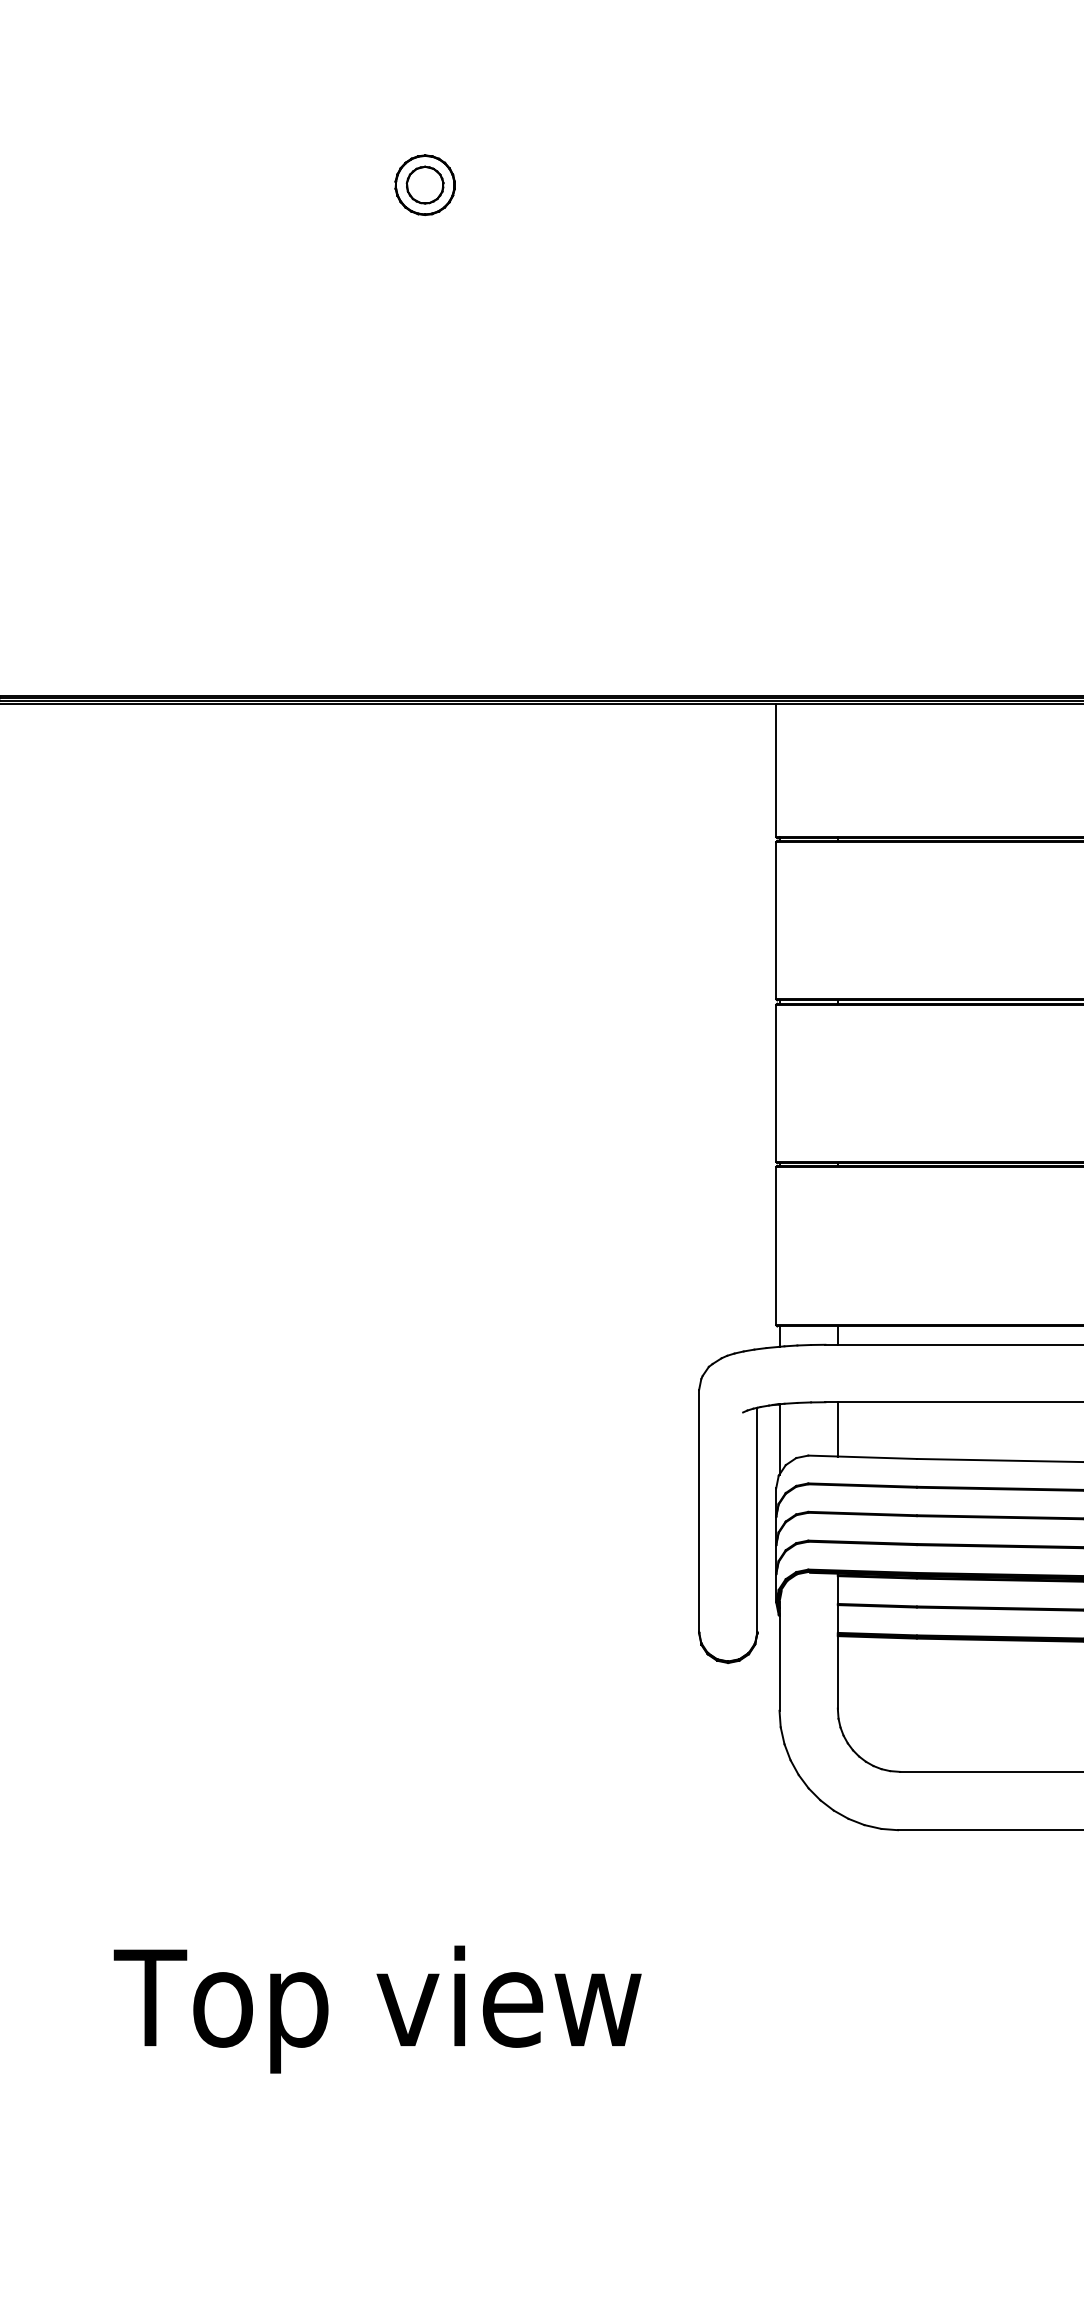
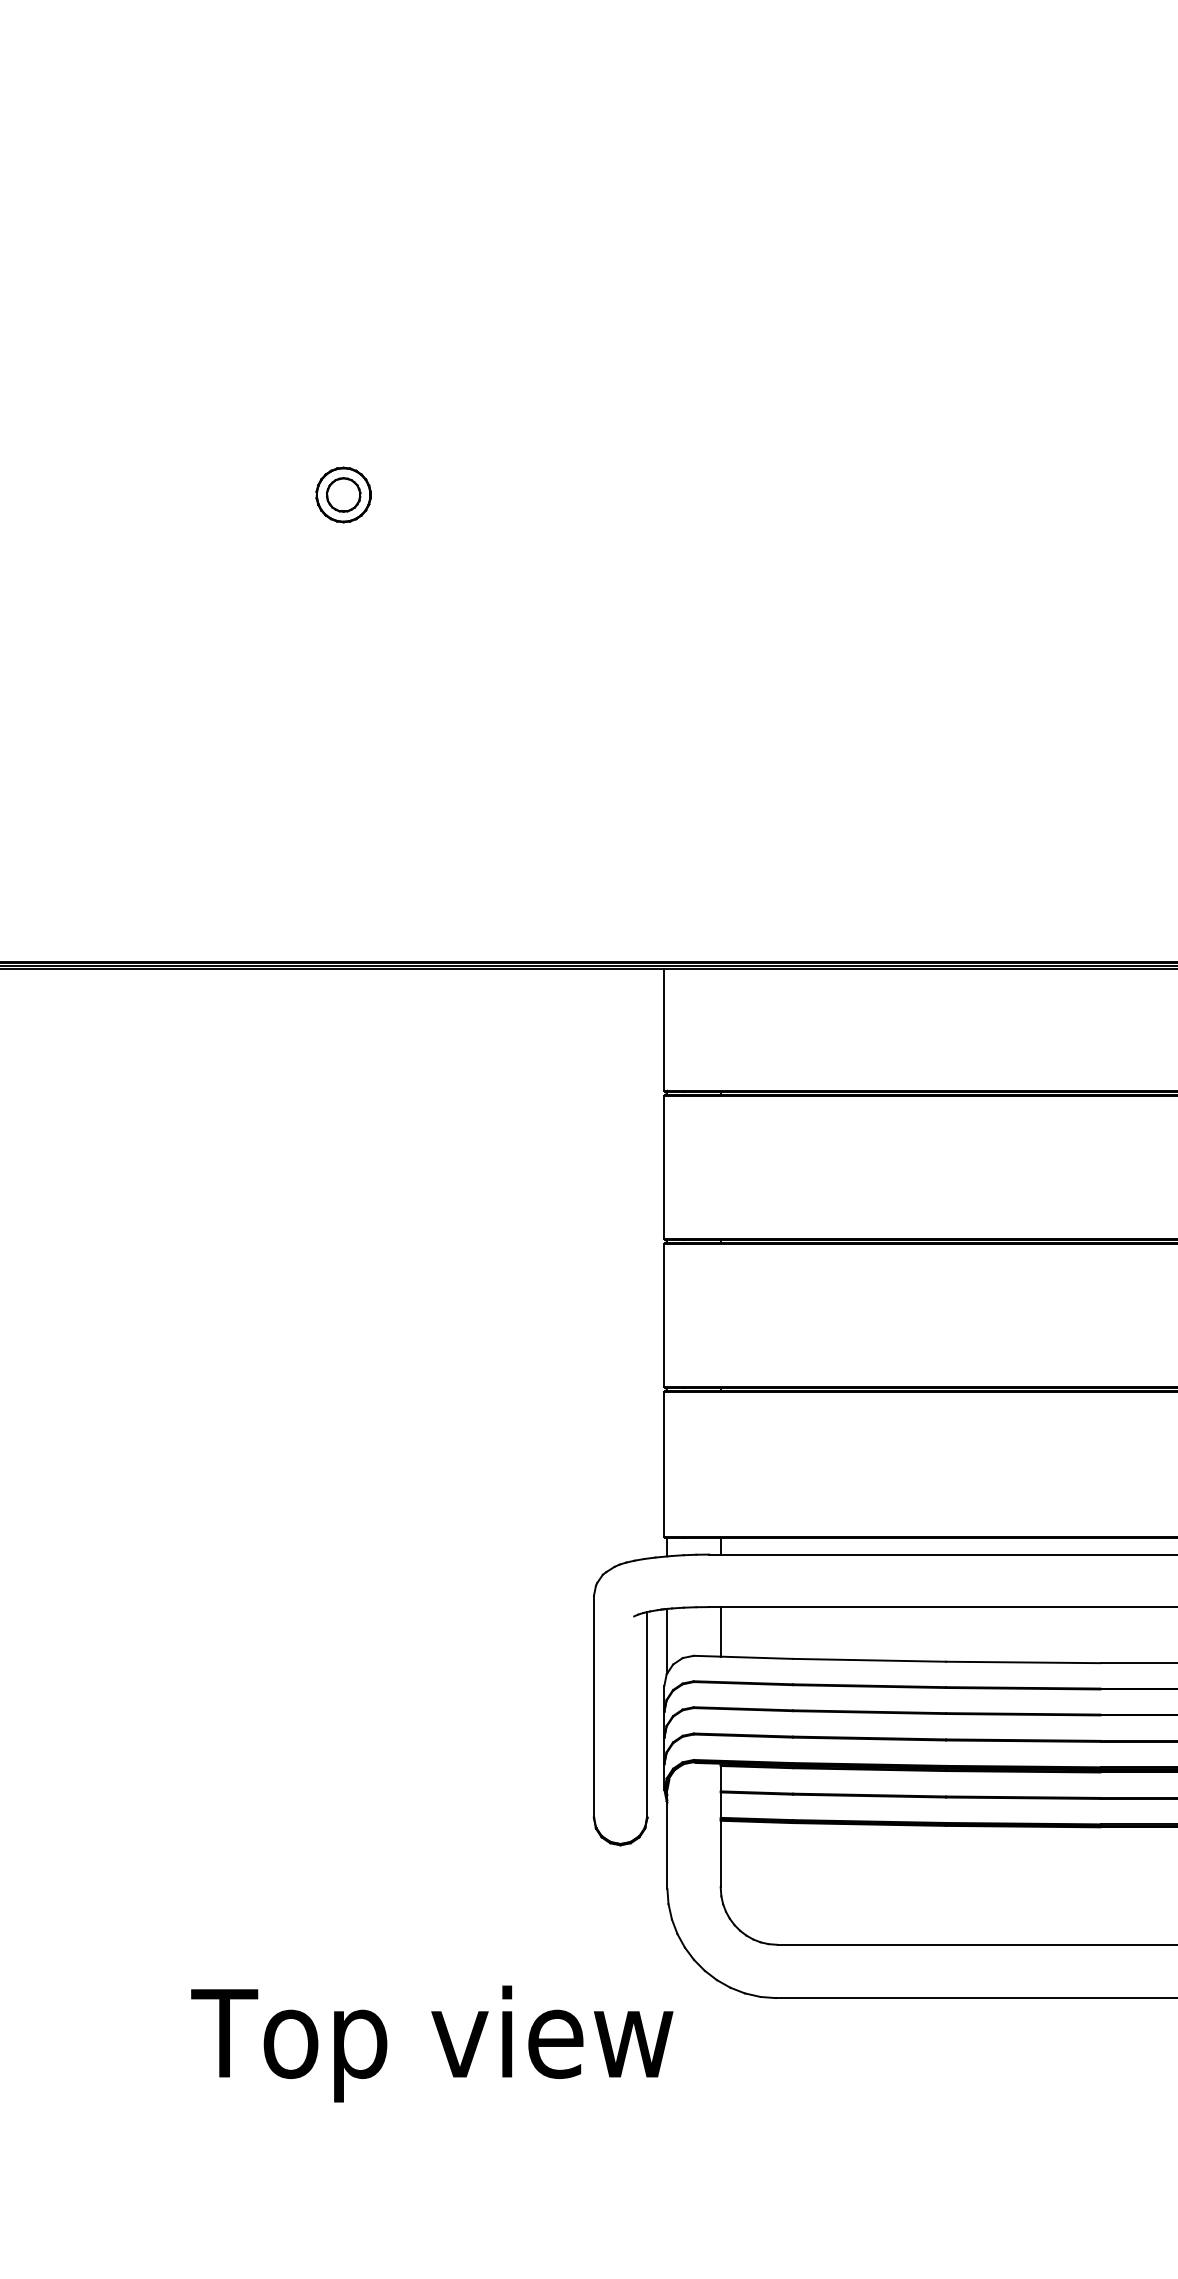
text: (377, 2009) -> (432, 2043), moved

